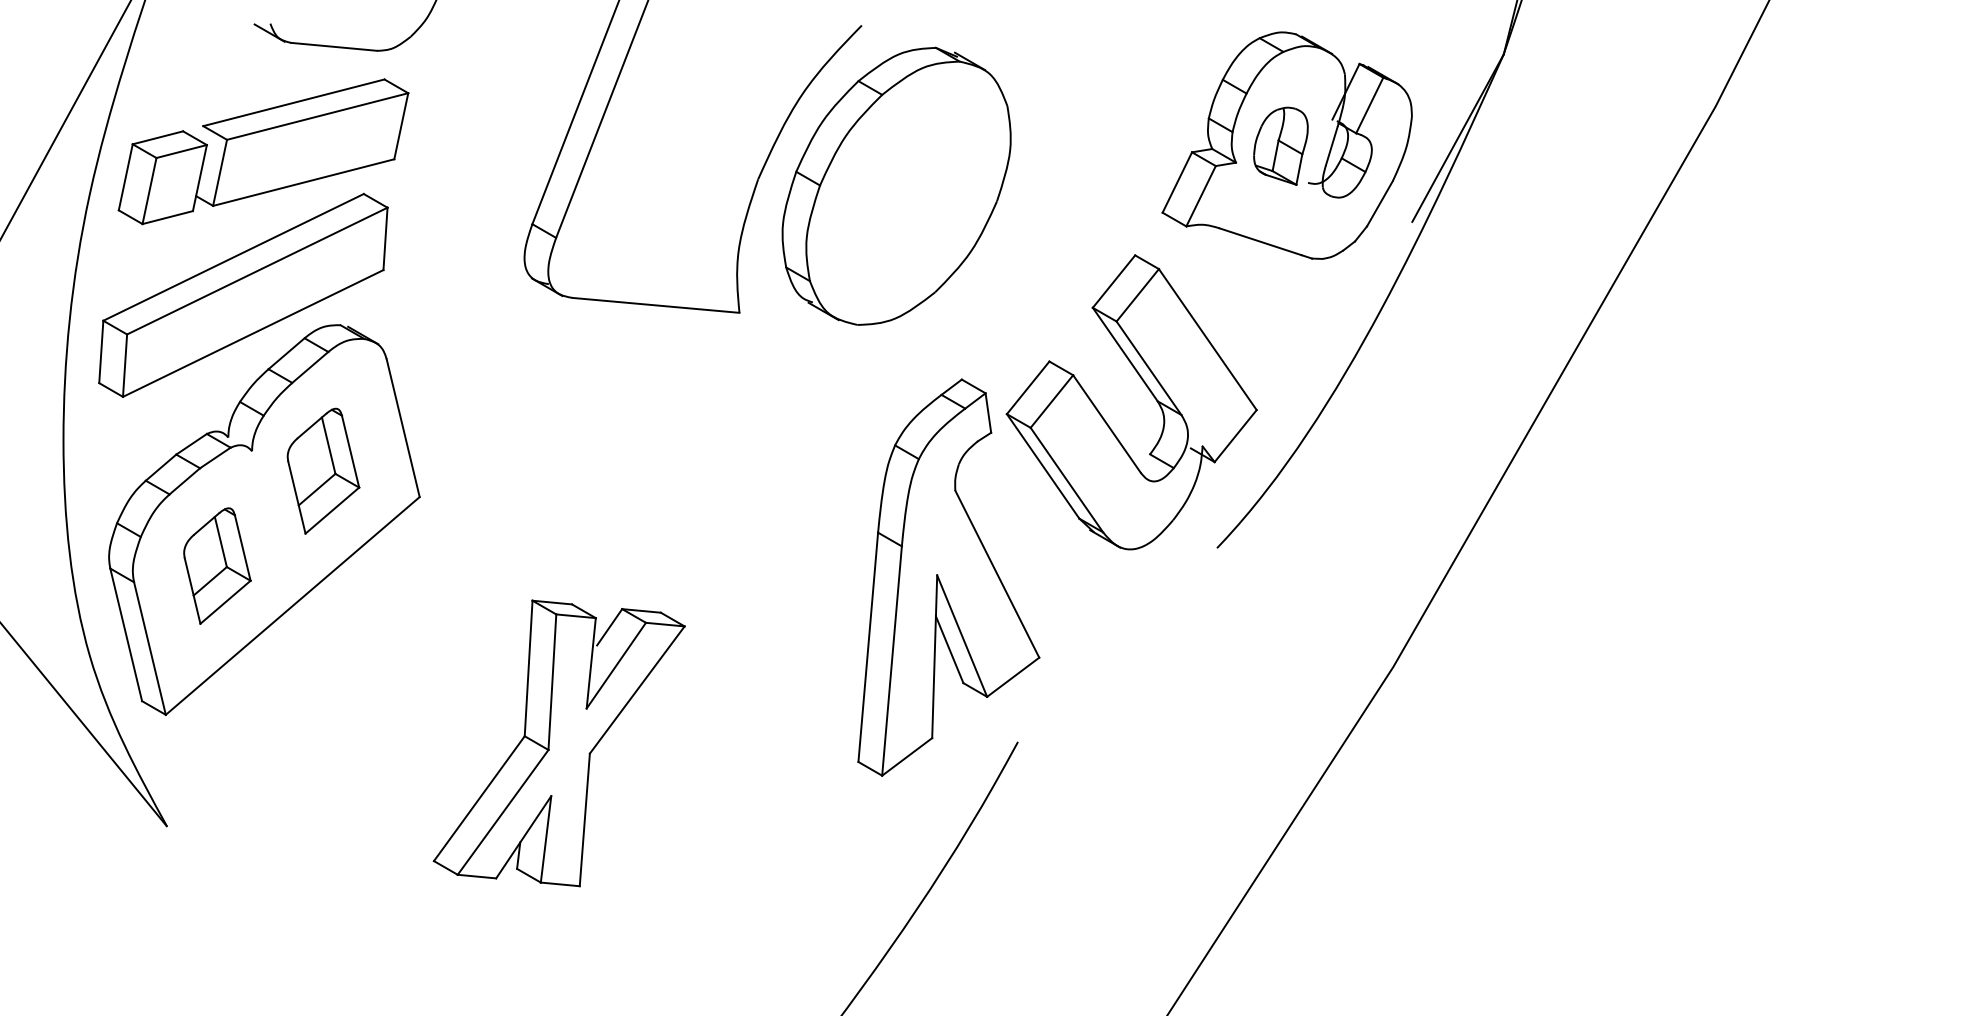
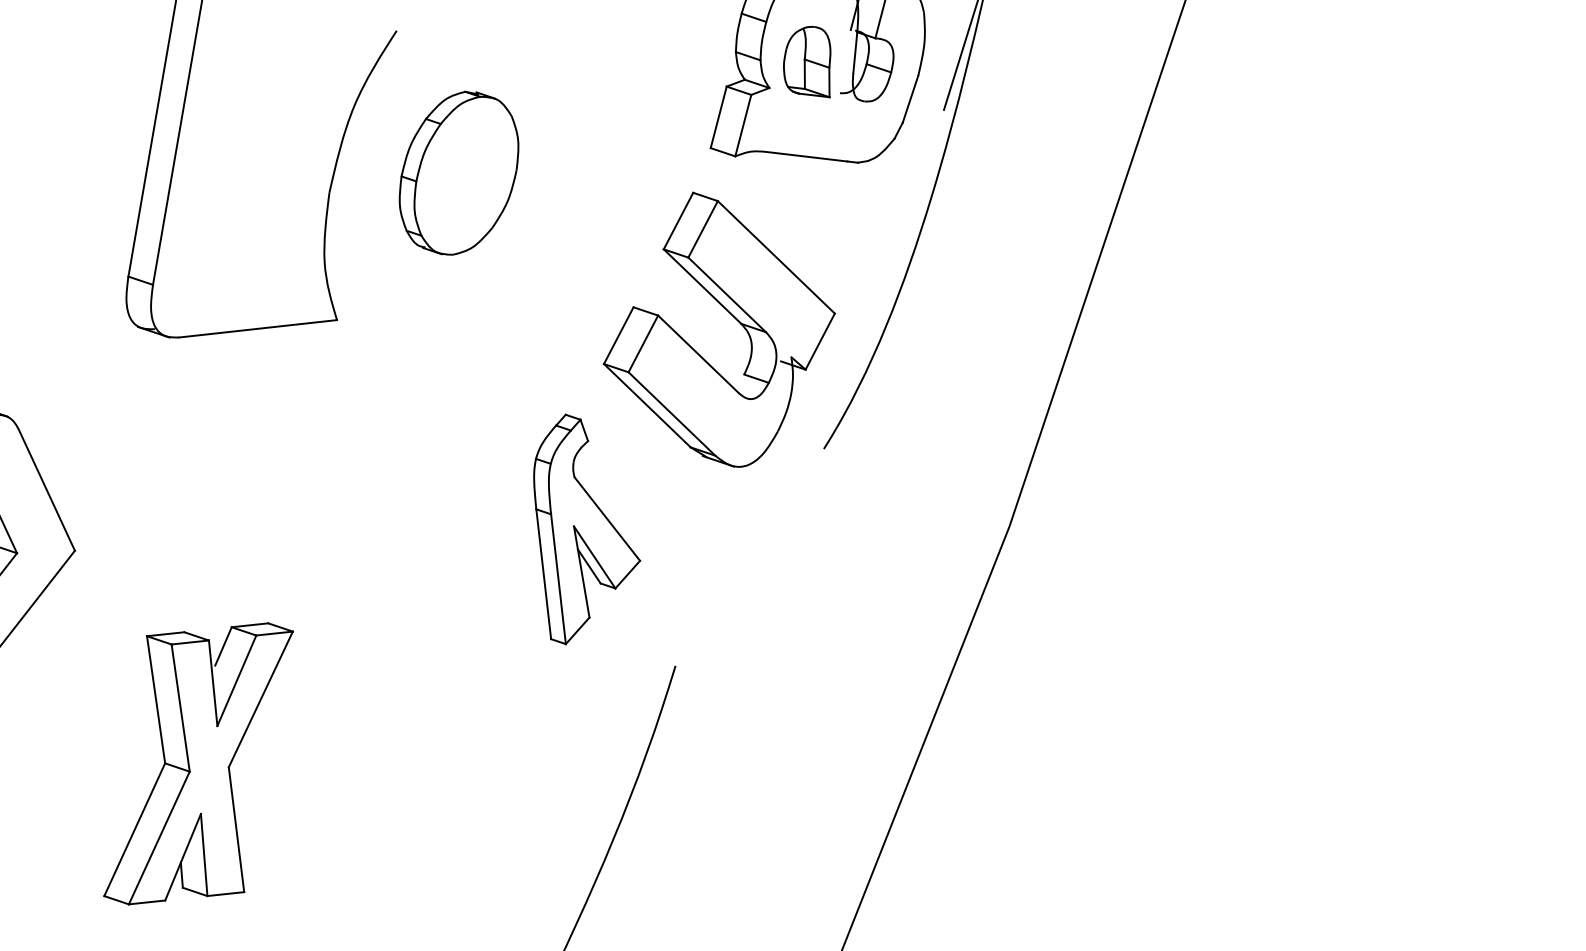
part: (896, 185) -> (458, 172), size x0.6
part: (948, 577) -> (580, 526), size x0.6
part: (558, 743) -> (197, 763), moved

